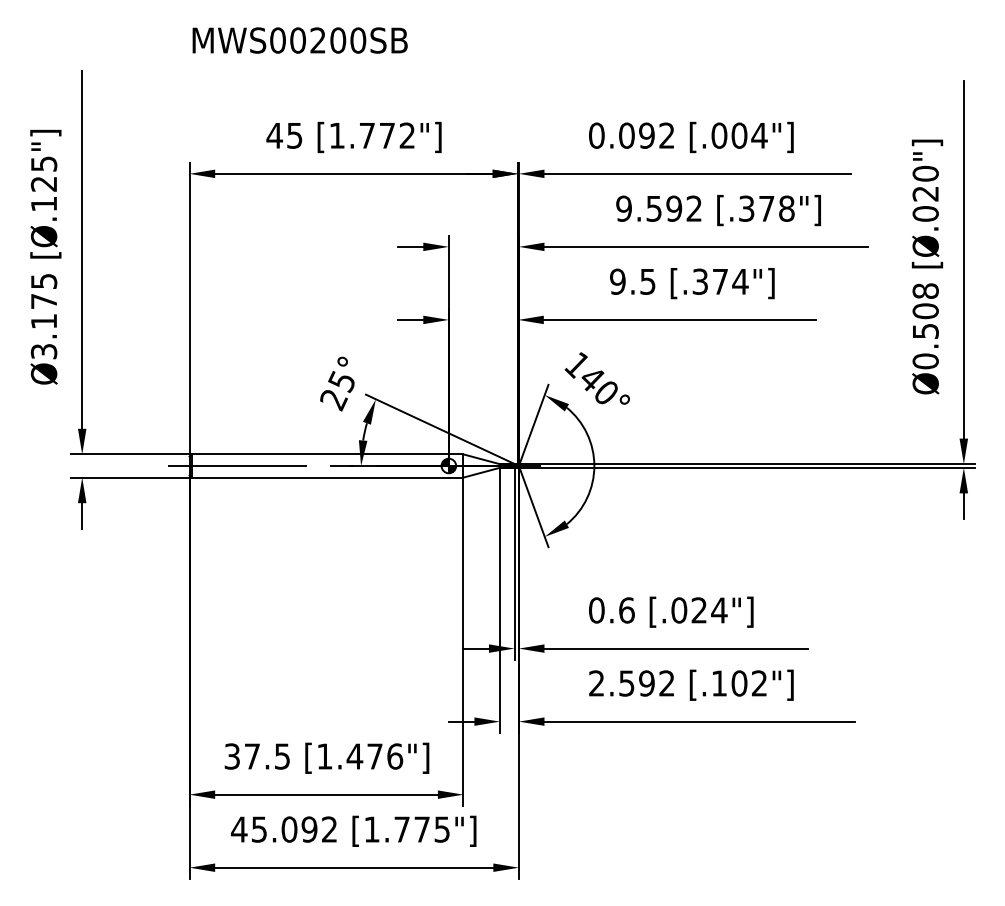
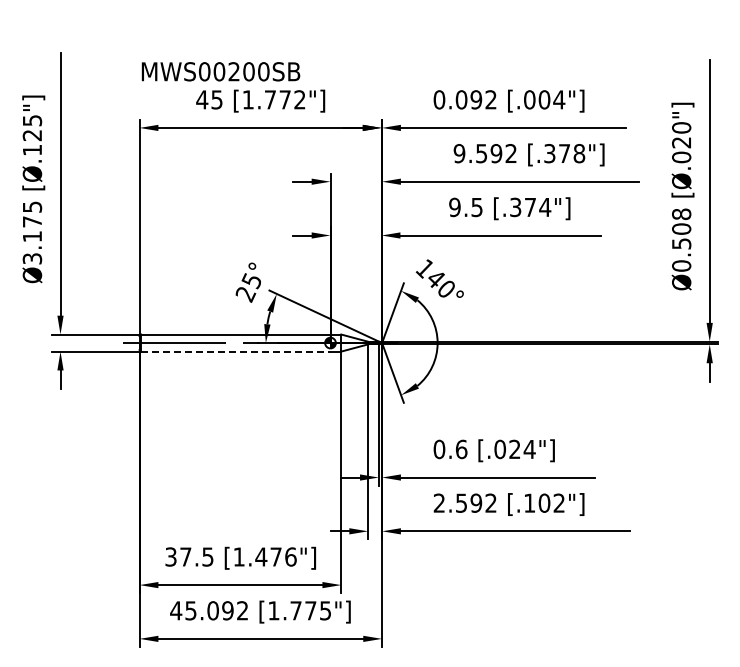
text: (299, 40) -> (220, 71), moved
line: (319, 477) -> (235, 351), solid -> dashed

